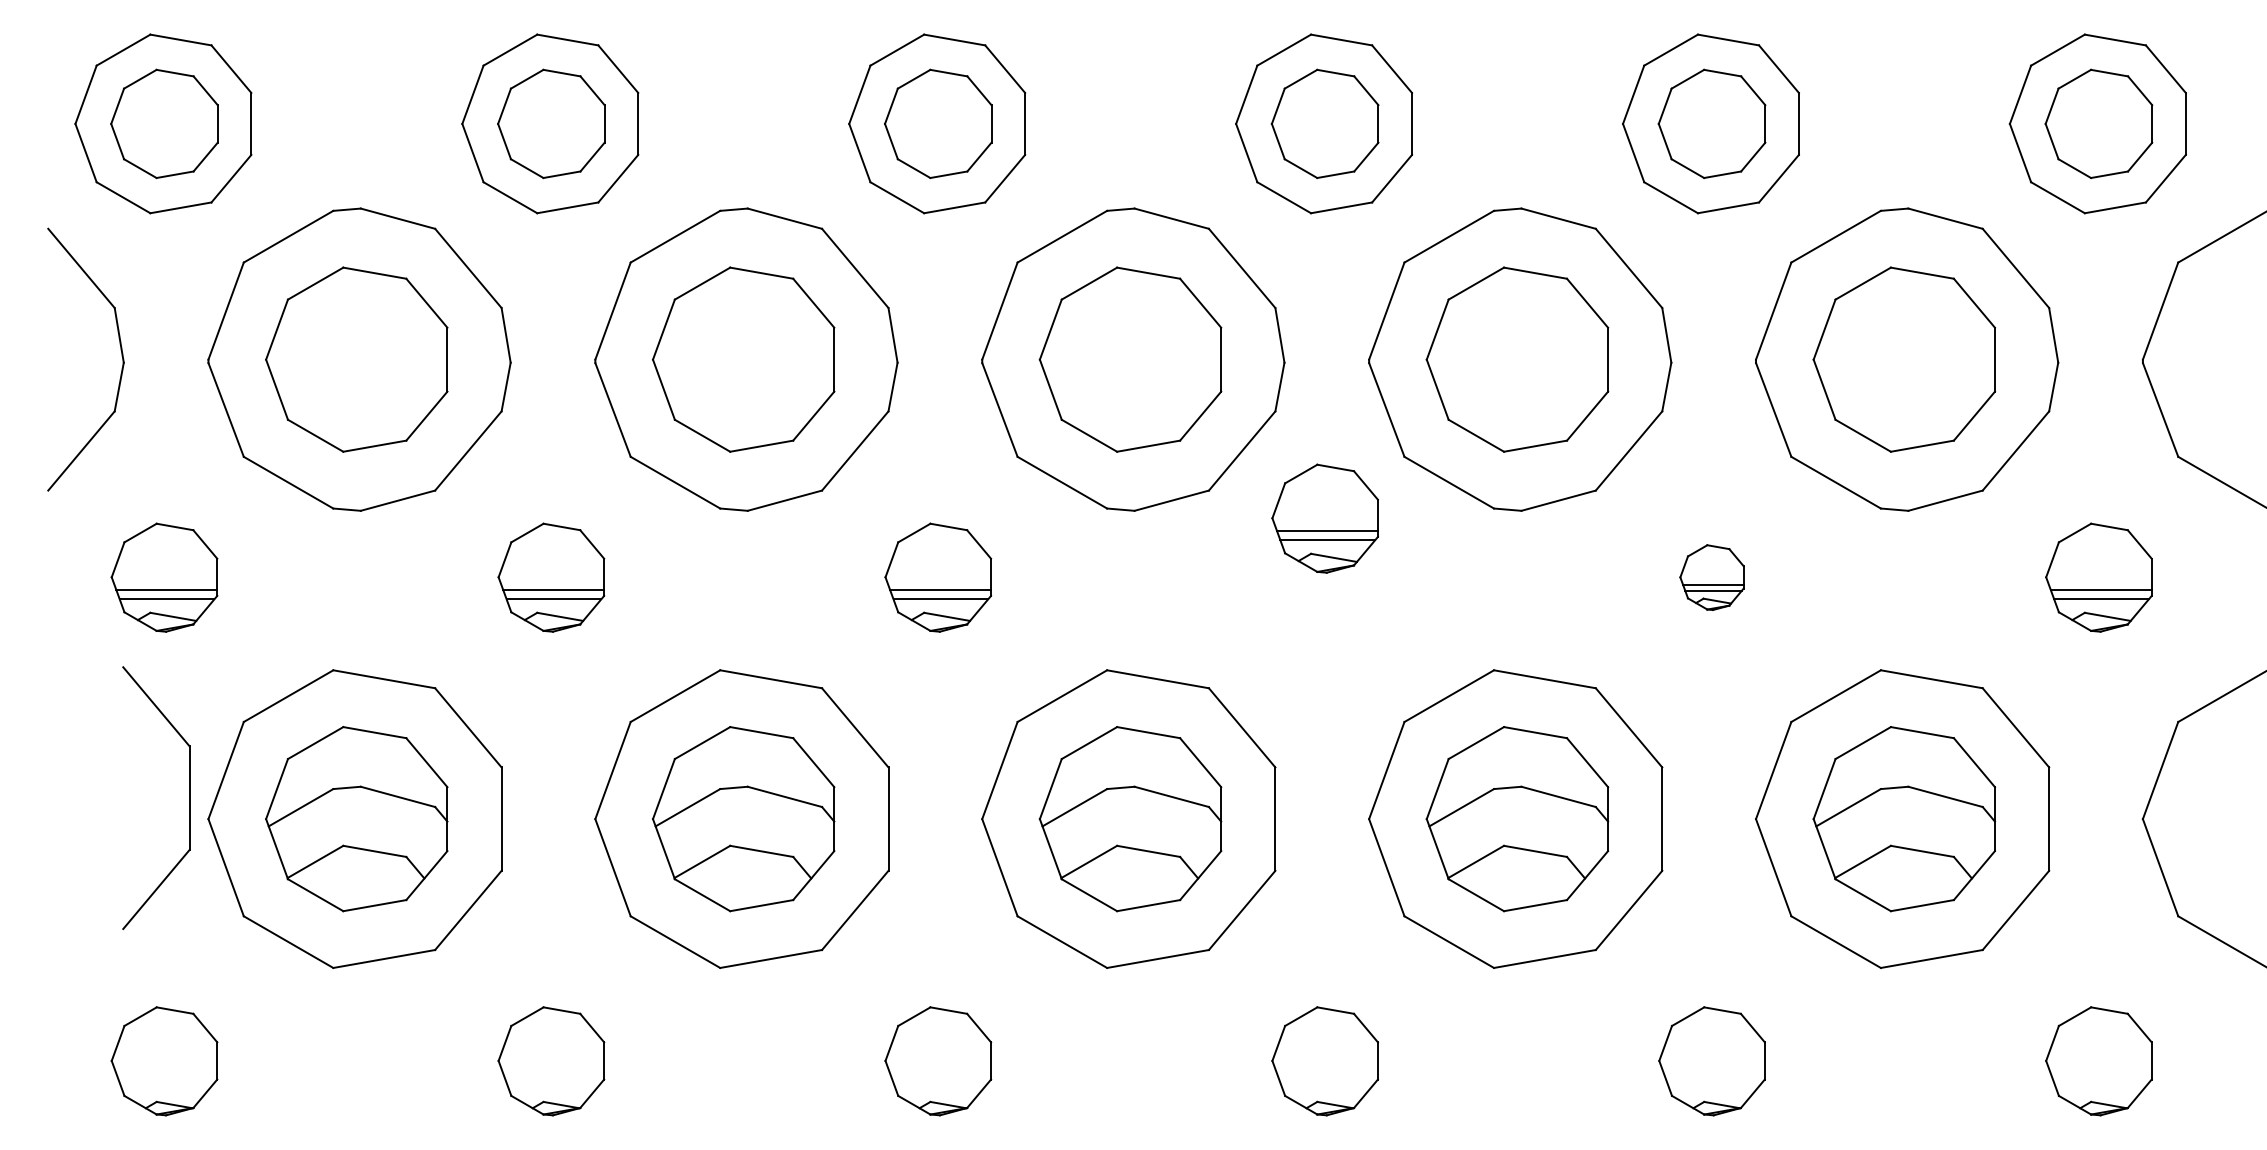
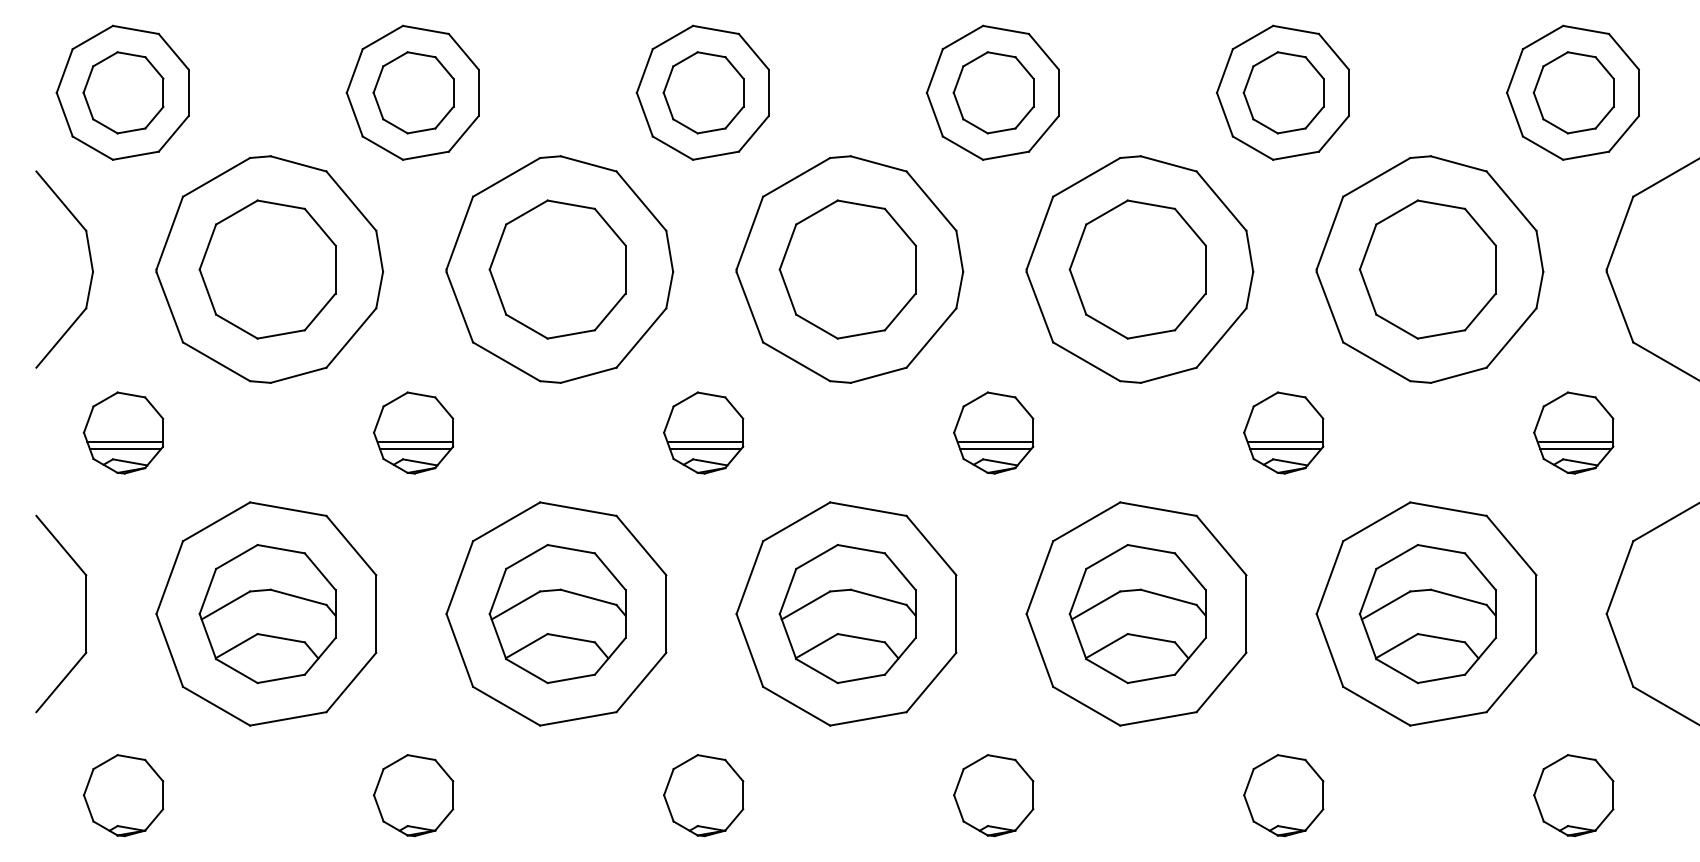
part: (1324, 518) -> (993, 432), moved
part: (1711, 577) -> (1283, 432), size x1.67
part: (189, 798) -> (86, 614), moved

